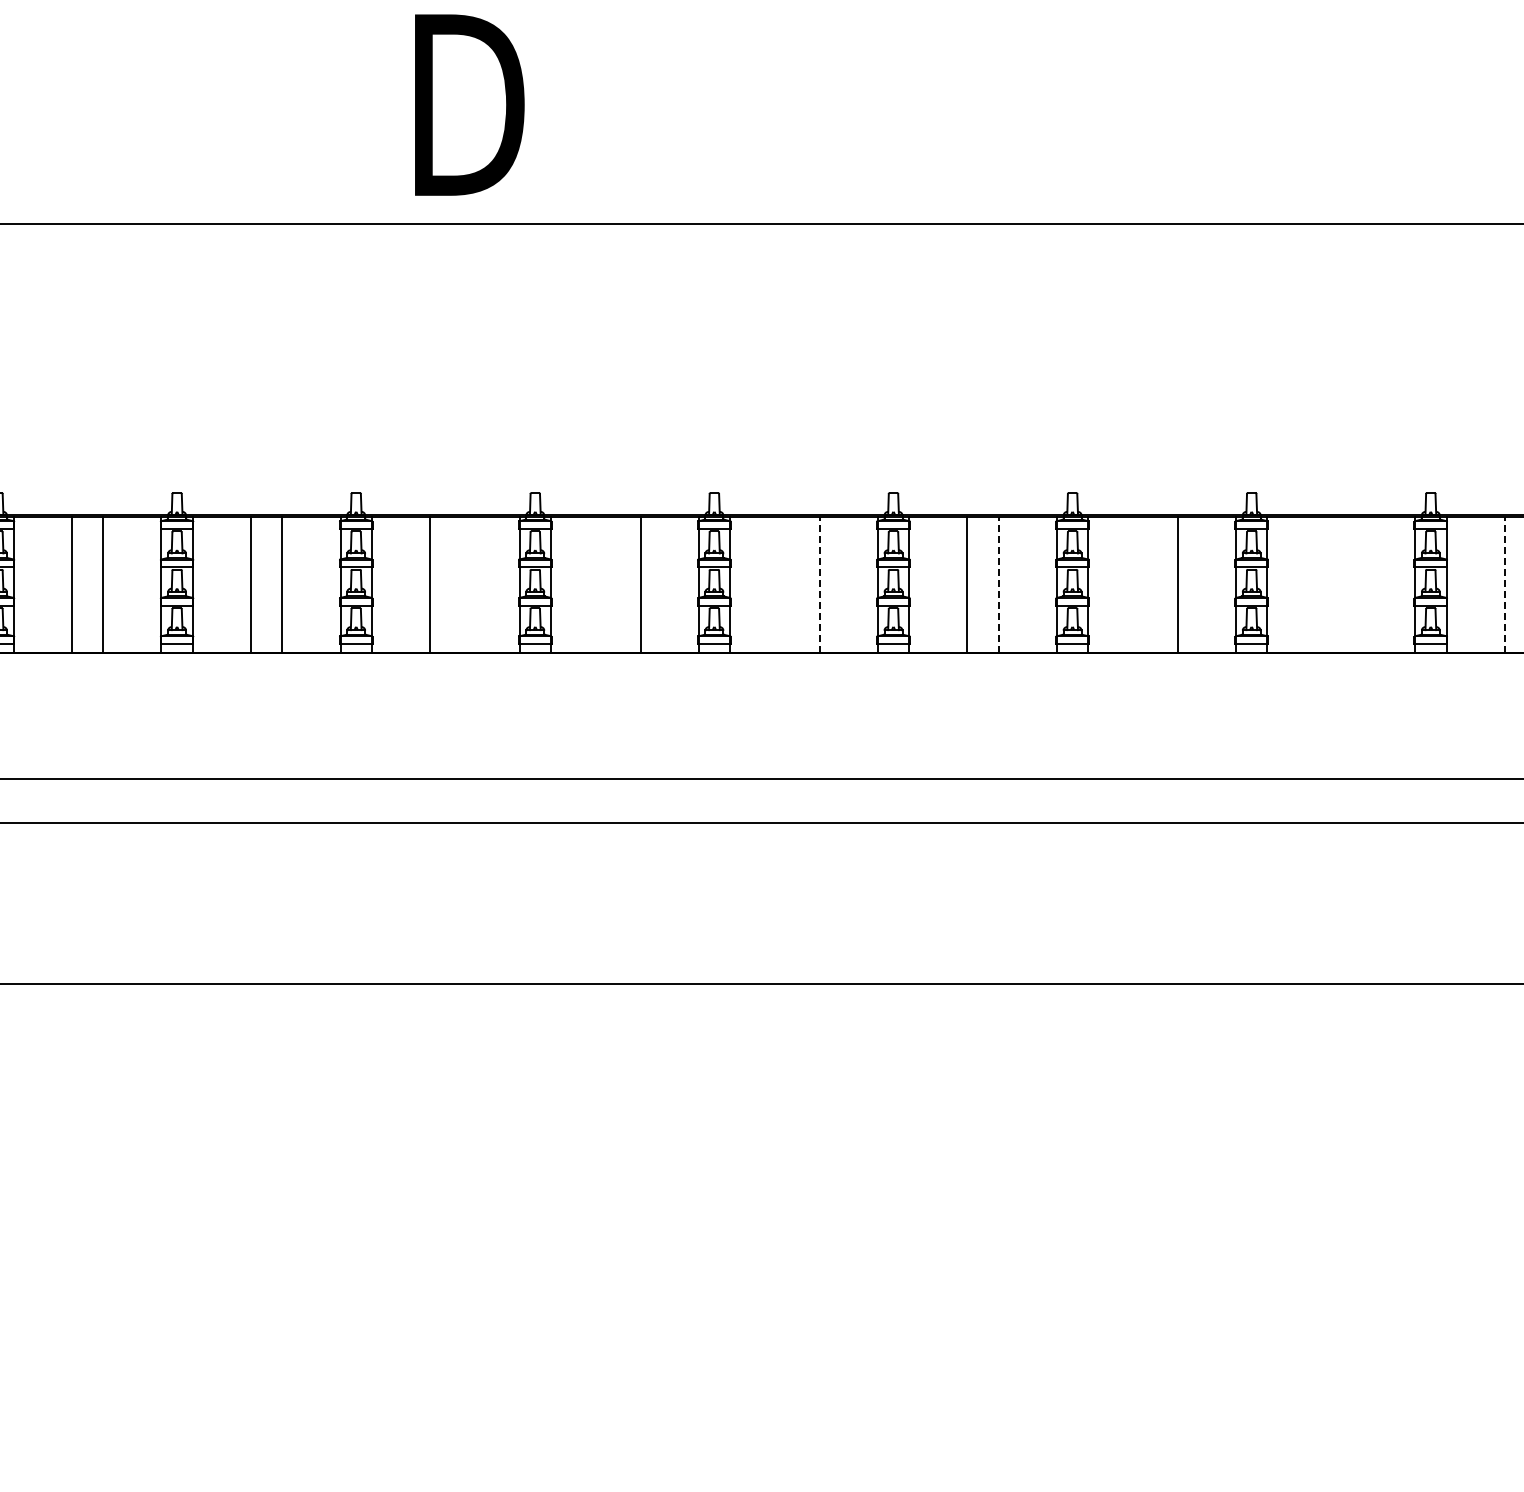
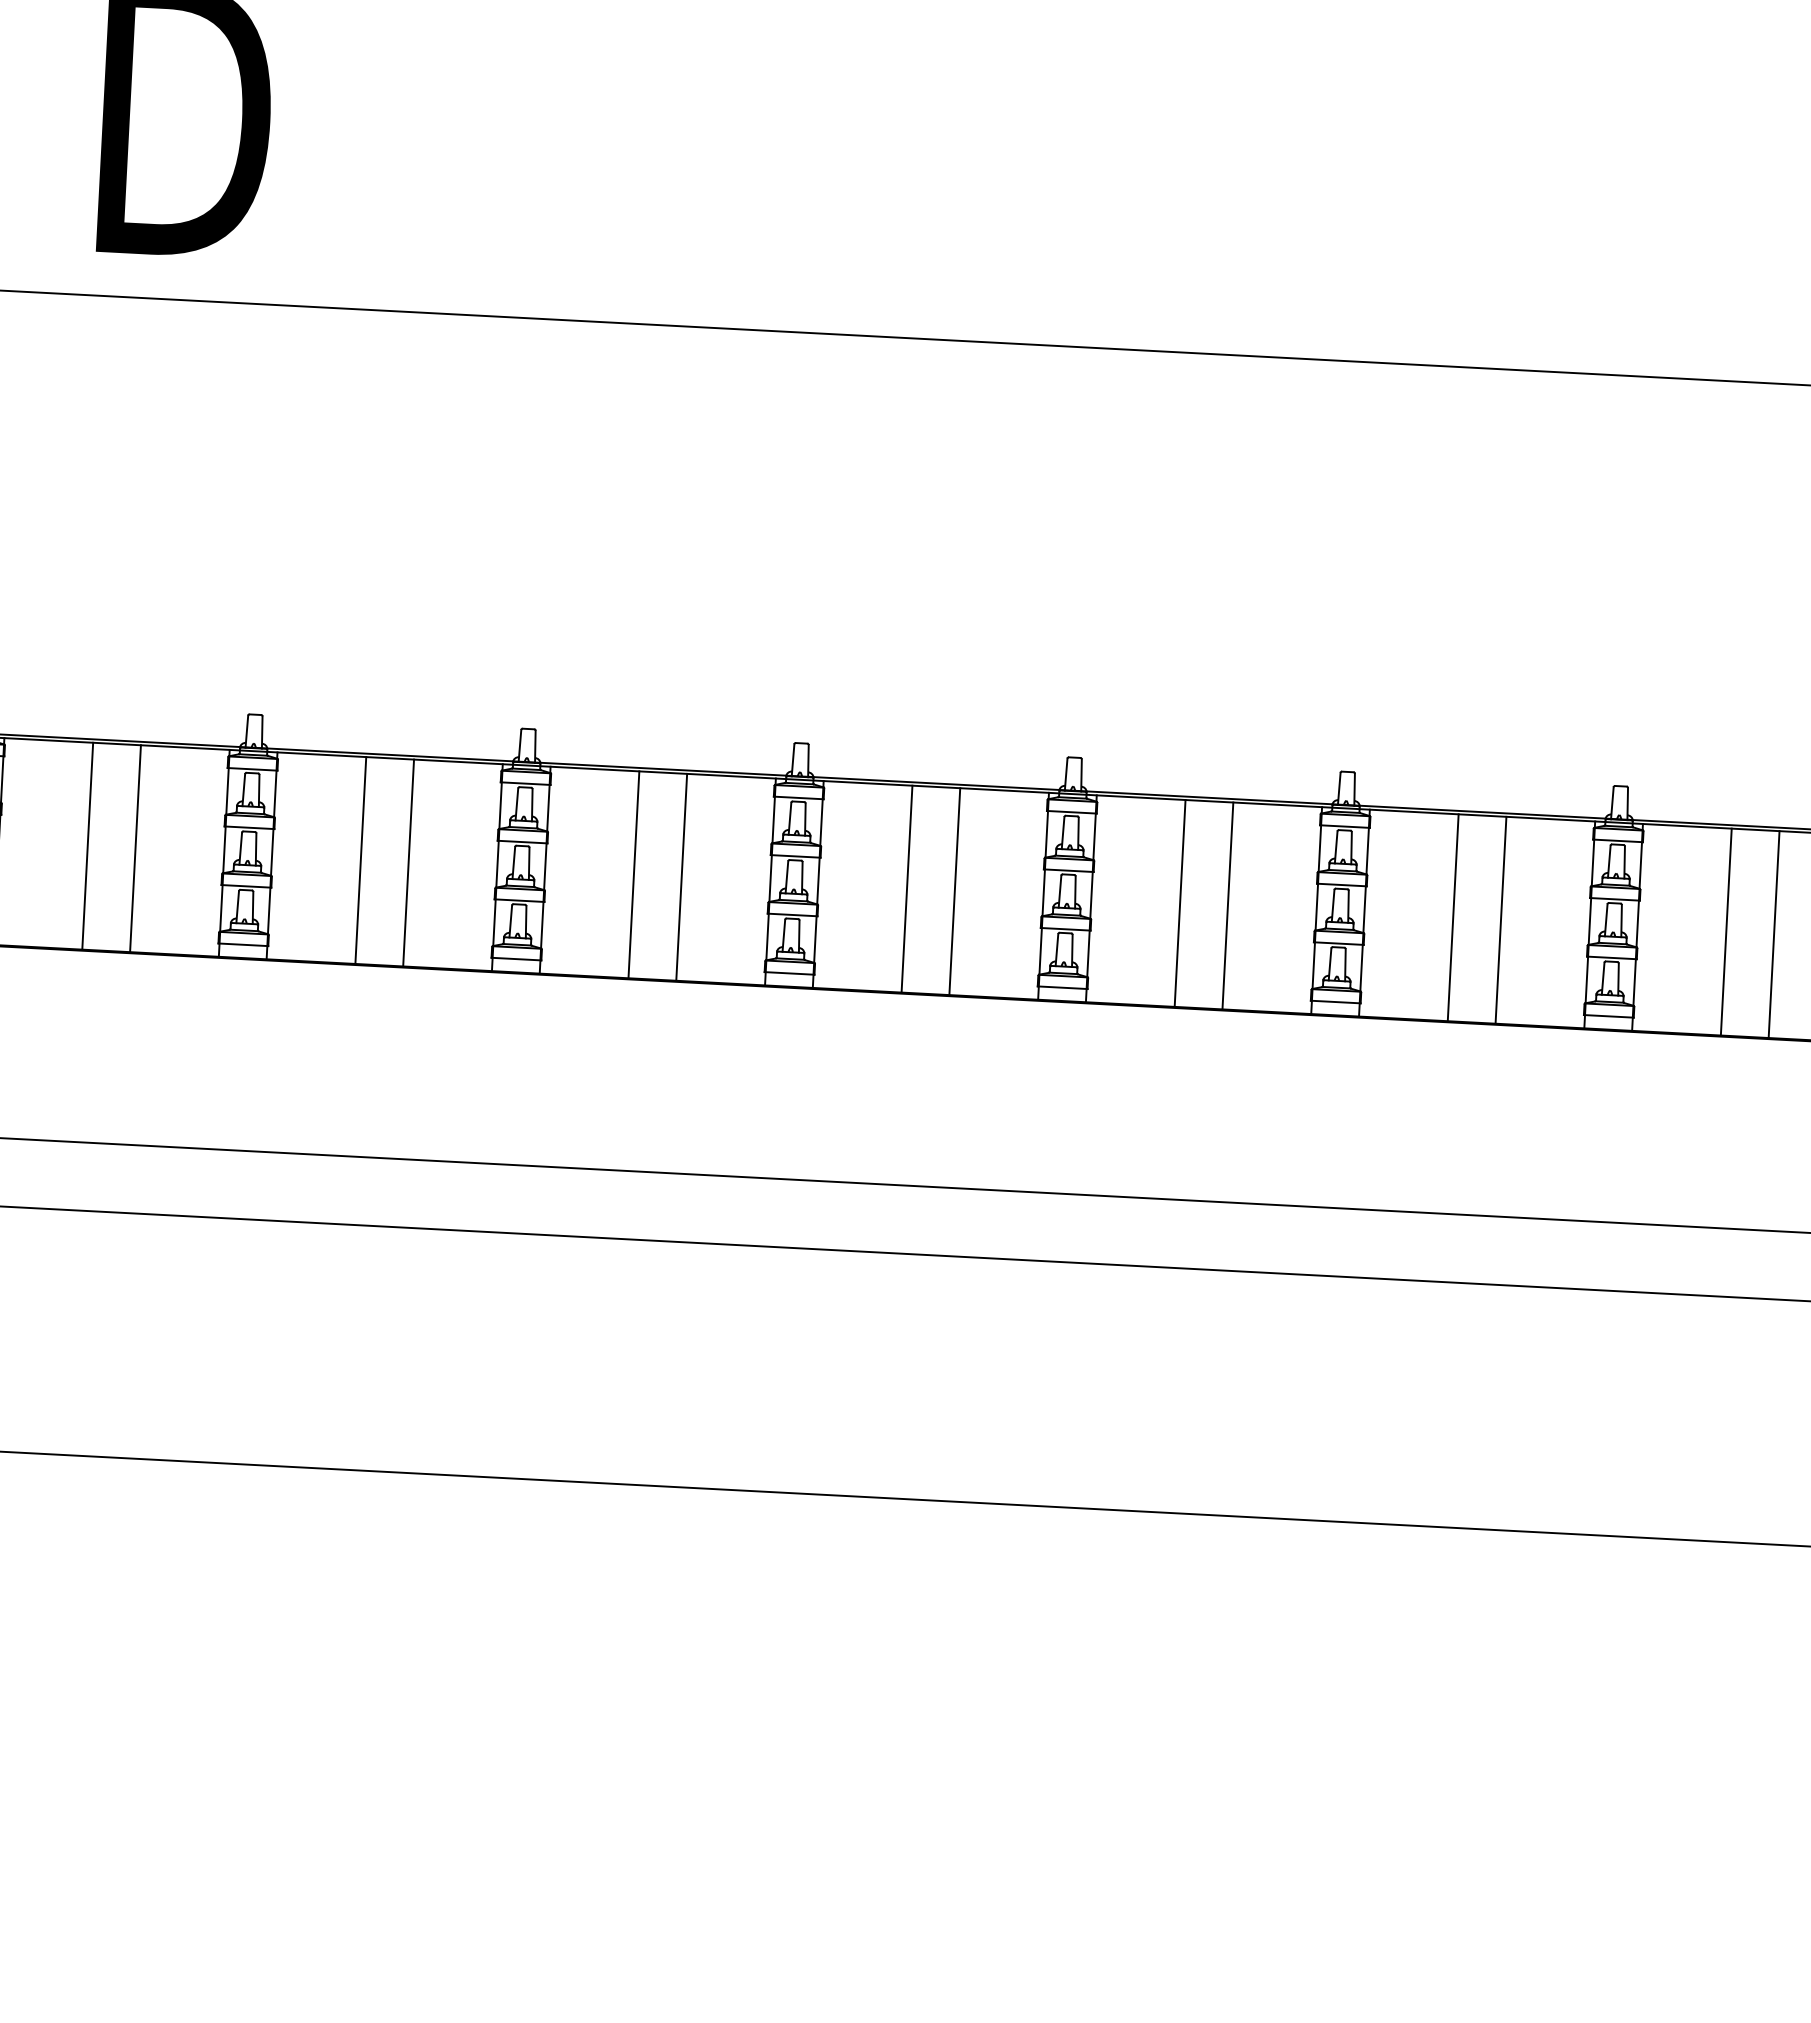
line: (461, 584) -> (135, 848), added
line: (609, 584) -> (361, 859), added
line: (788, 584) -> (634, 874), added
line: (819, 584) -> (681, 876), dashed -> solid
line: (998, 584) -> (954, 891), dashed -> solid
line: (1146, 584) -> (1180, 902), added
line: (1325, 584) -> (1453, 917), added
line: (1356, 584) -> (1500, 919), added
line: (1504, 584) -> (1725, 931), dashed -> solid

